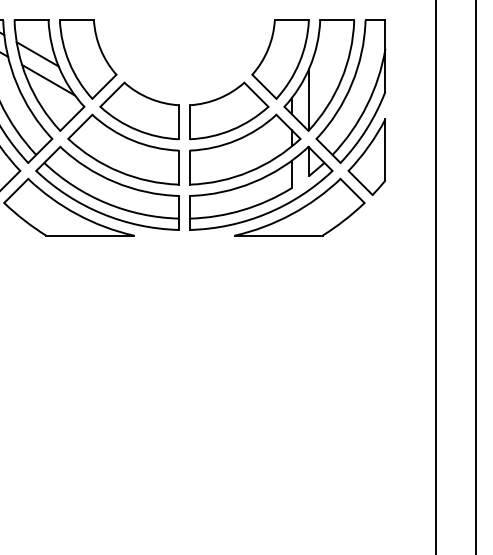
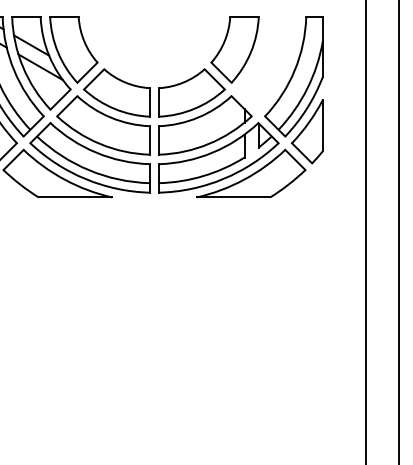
part: (319, 75) -> (267, 63), removed

